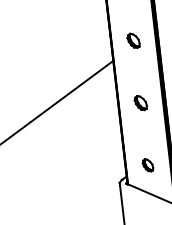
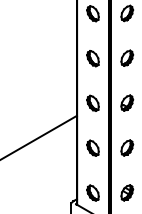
part: (132, 39) -> (92, 102), size x1.43
part: (140, 102) -> (92, 147), size x1.43
part: (147, 164) -> (92, 192), size x1.67

